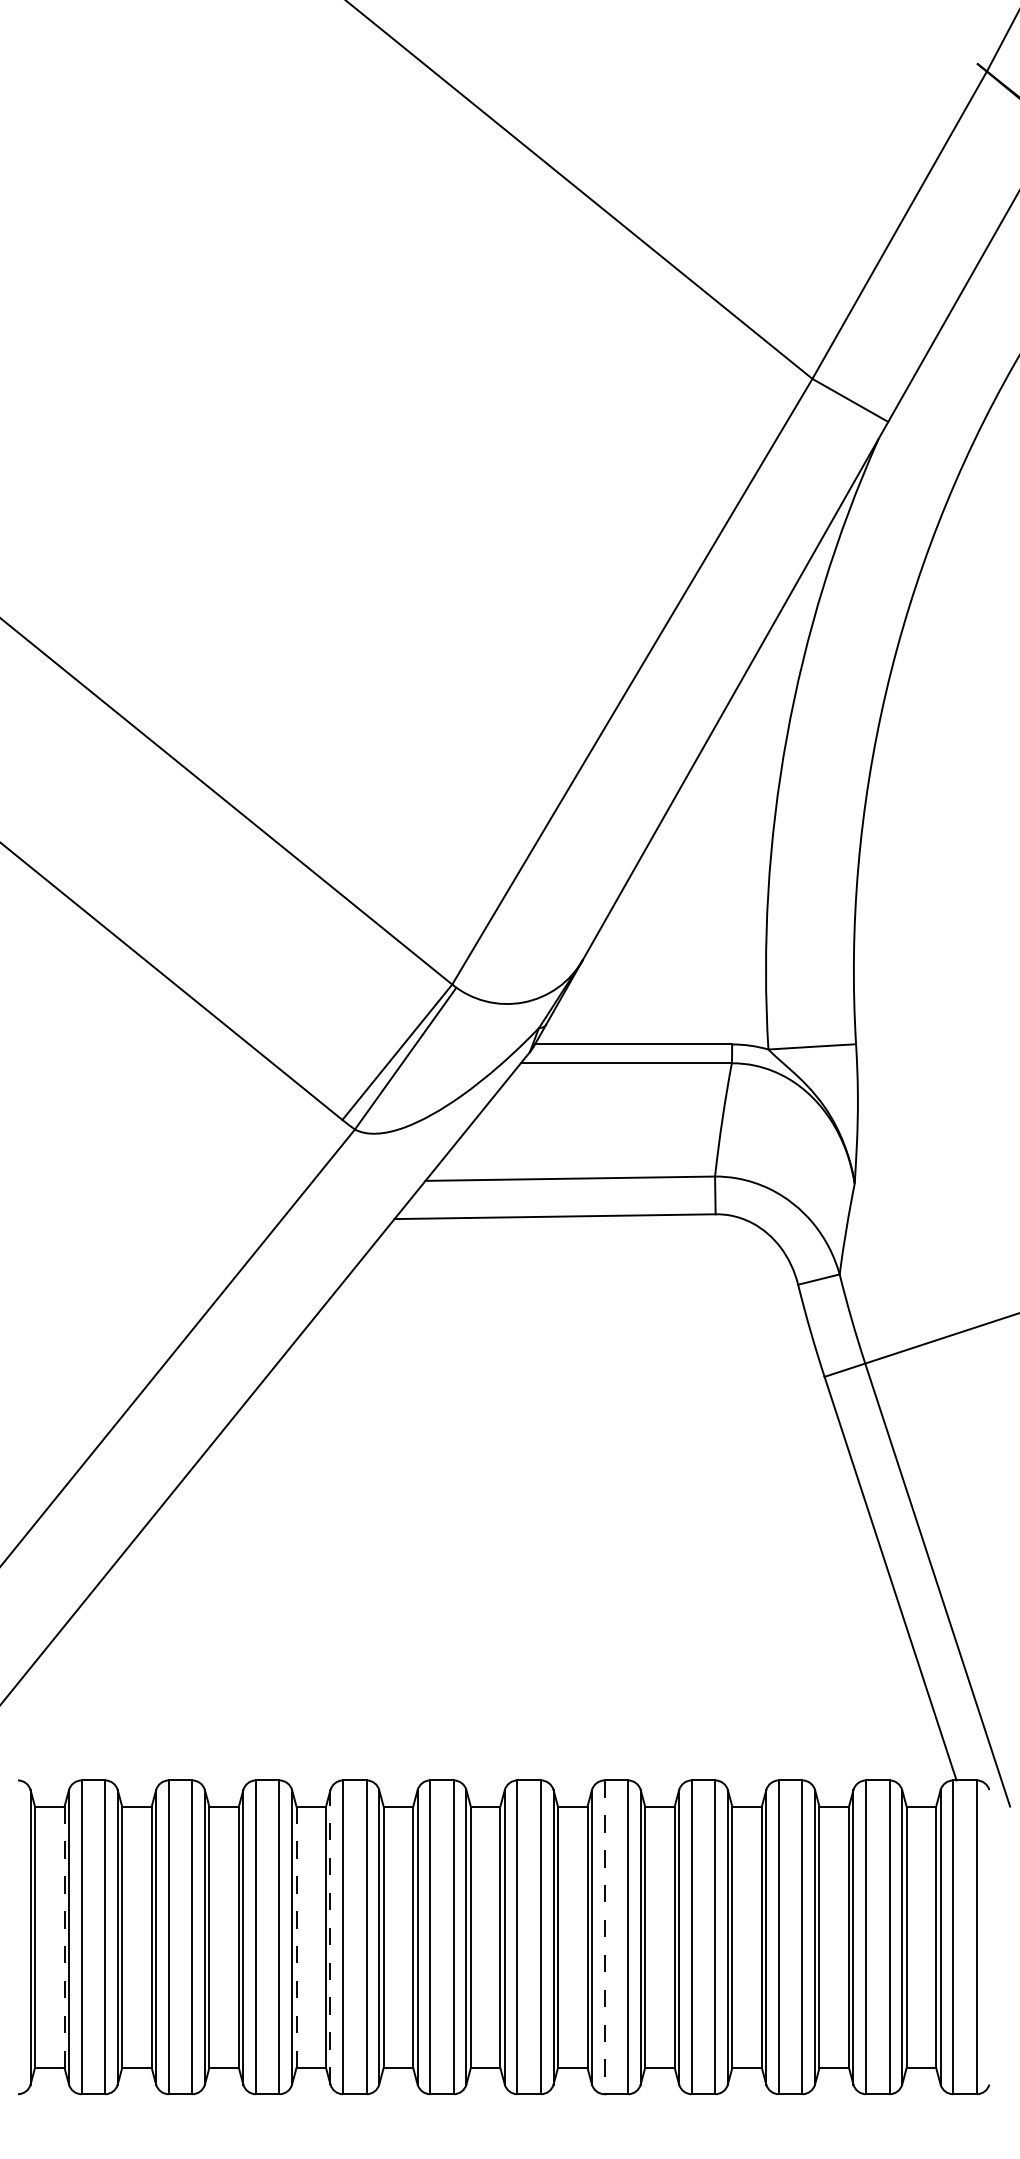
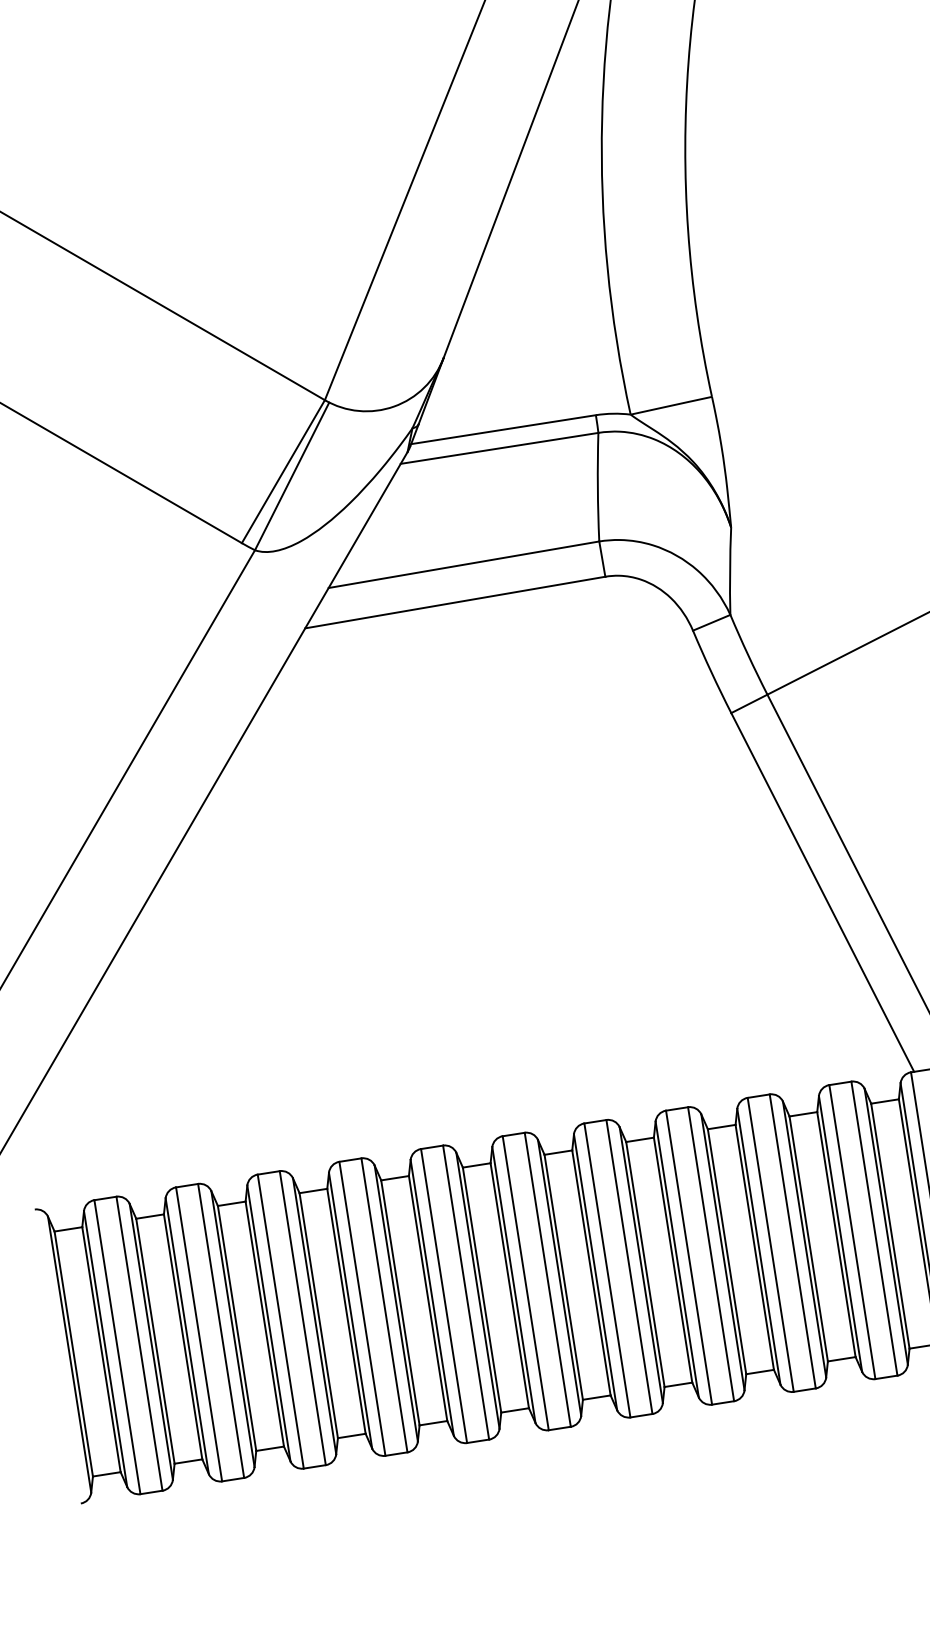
line: (330, 1936) -> (350, 1309), dashed -> solid
line: (64, 1937) -> (101, 1349), dashed -> solid
line: (296, 1937) -> (318, 1315), dashed -> solid
line: (604, 1937) -> (607, 1270), dashed -> solid

